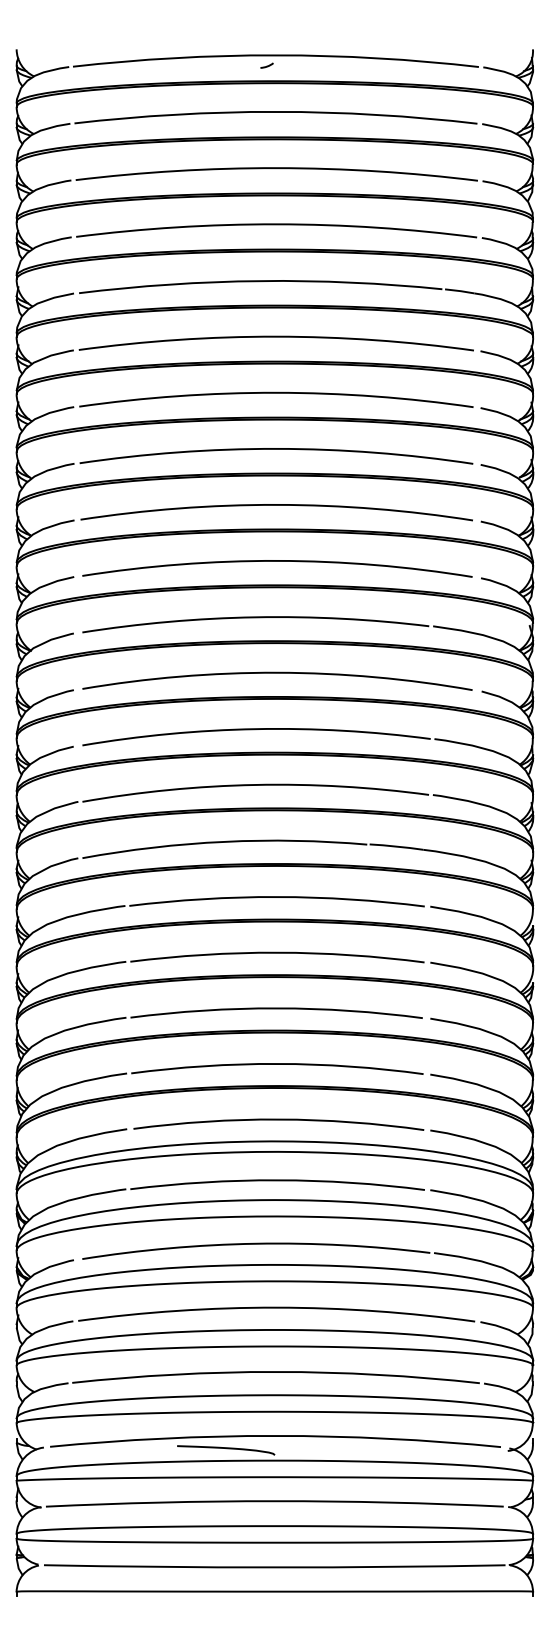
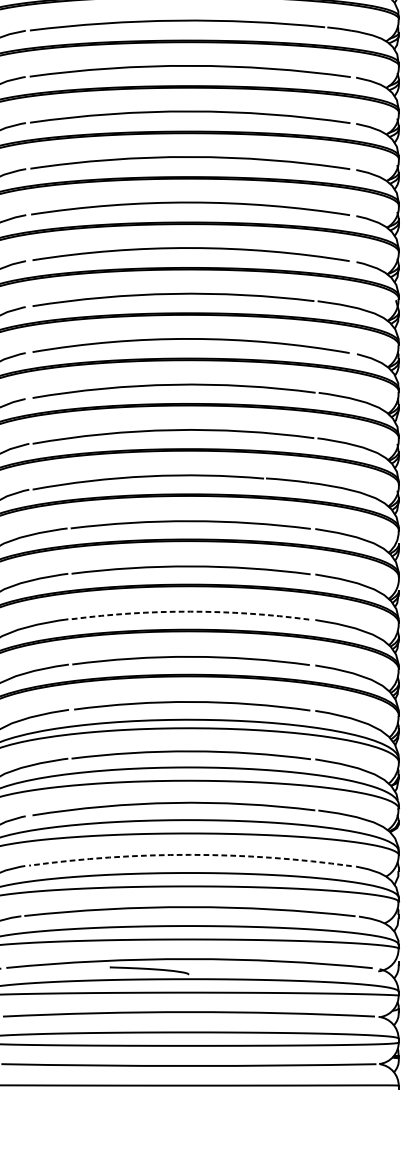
arc: (276, 1008) -> (190, 611), solid -> dashed
arc: (276, 1307) -> (190, 854), solid -> dashed

